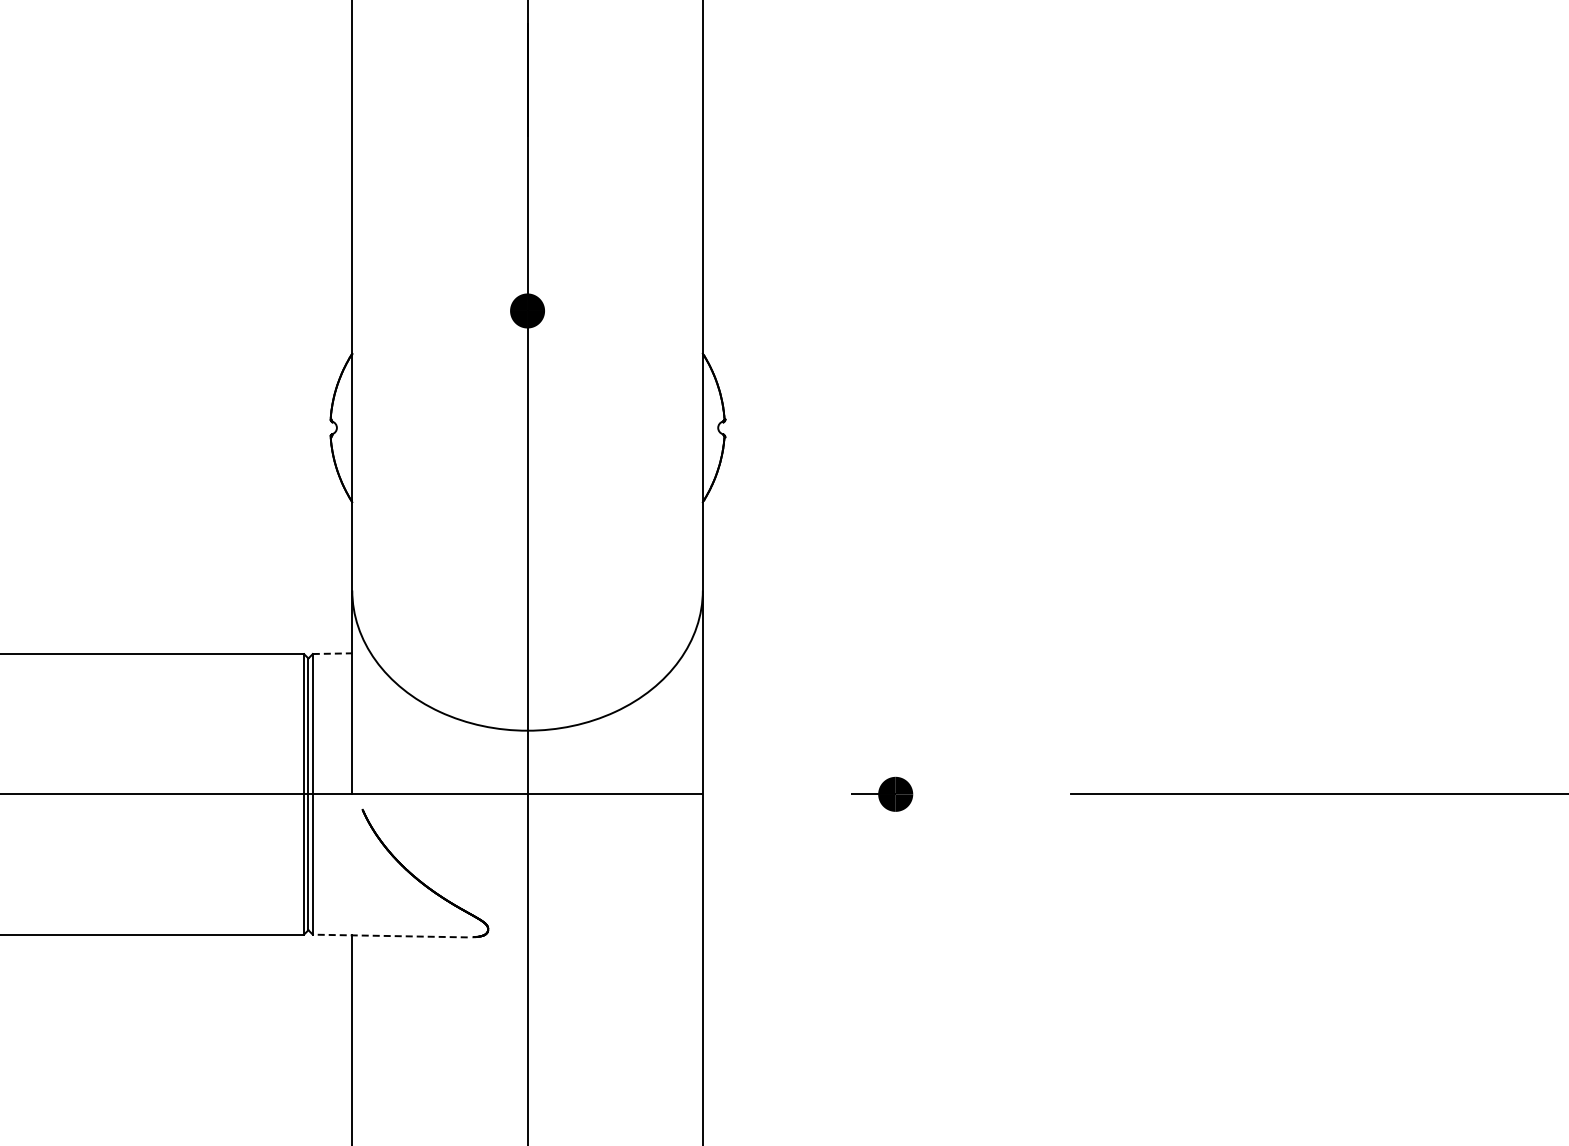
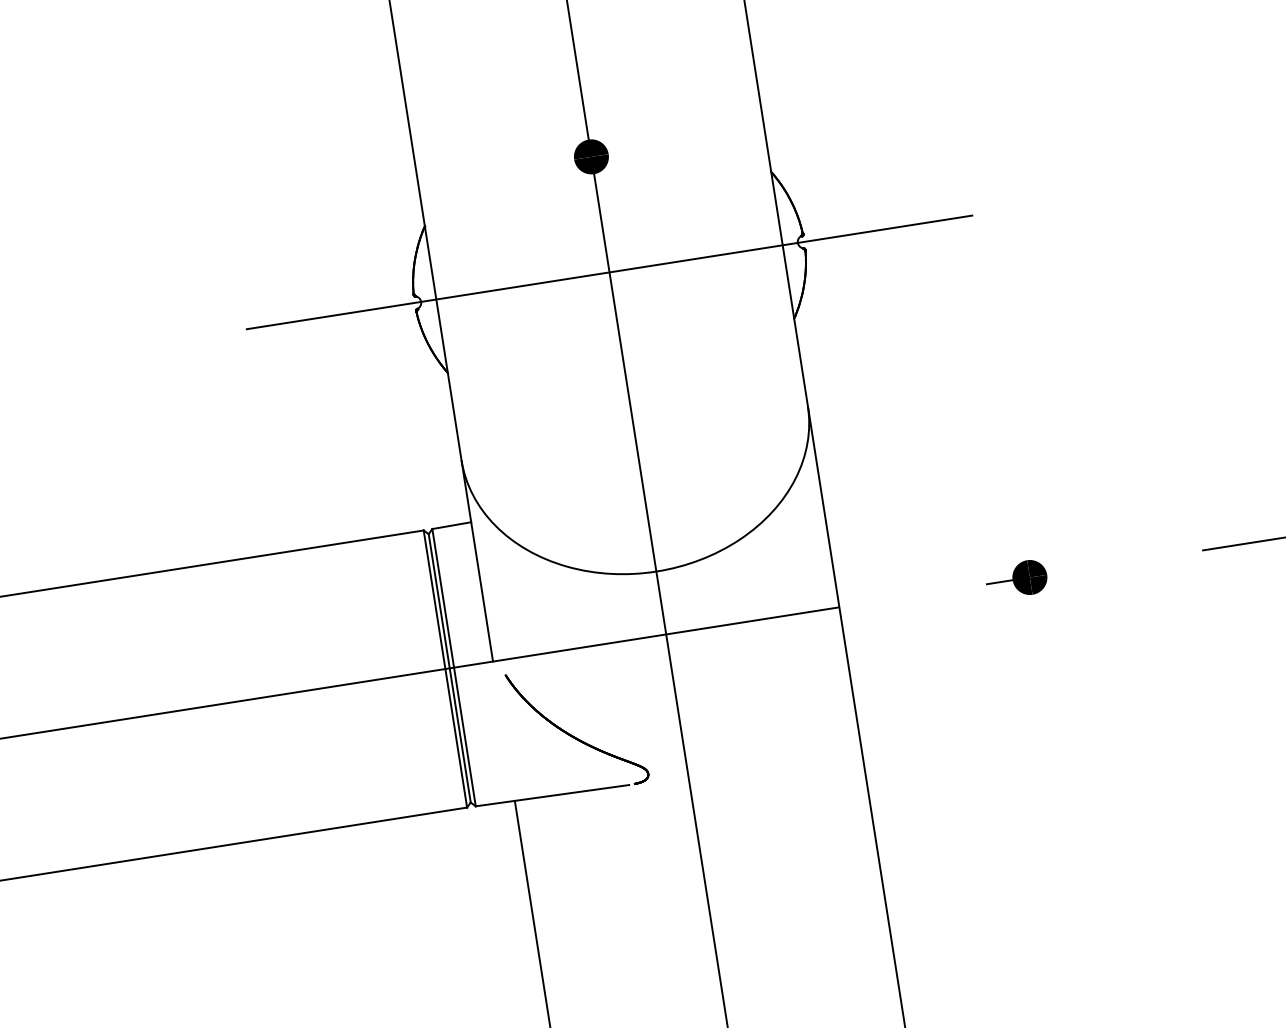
line: (527, 427) -> (609, 272), added
line: (332, 653) -> (451, 525), dashed -> solid
line: (389, 936) -> (551, 796), dashed -> solid

